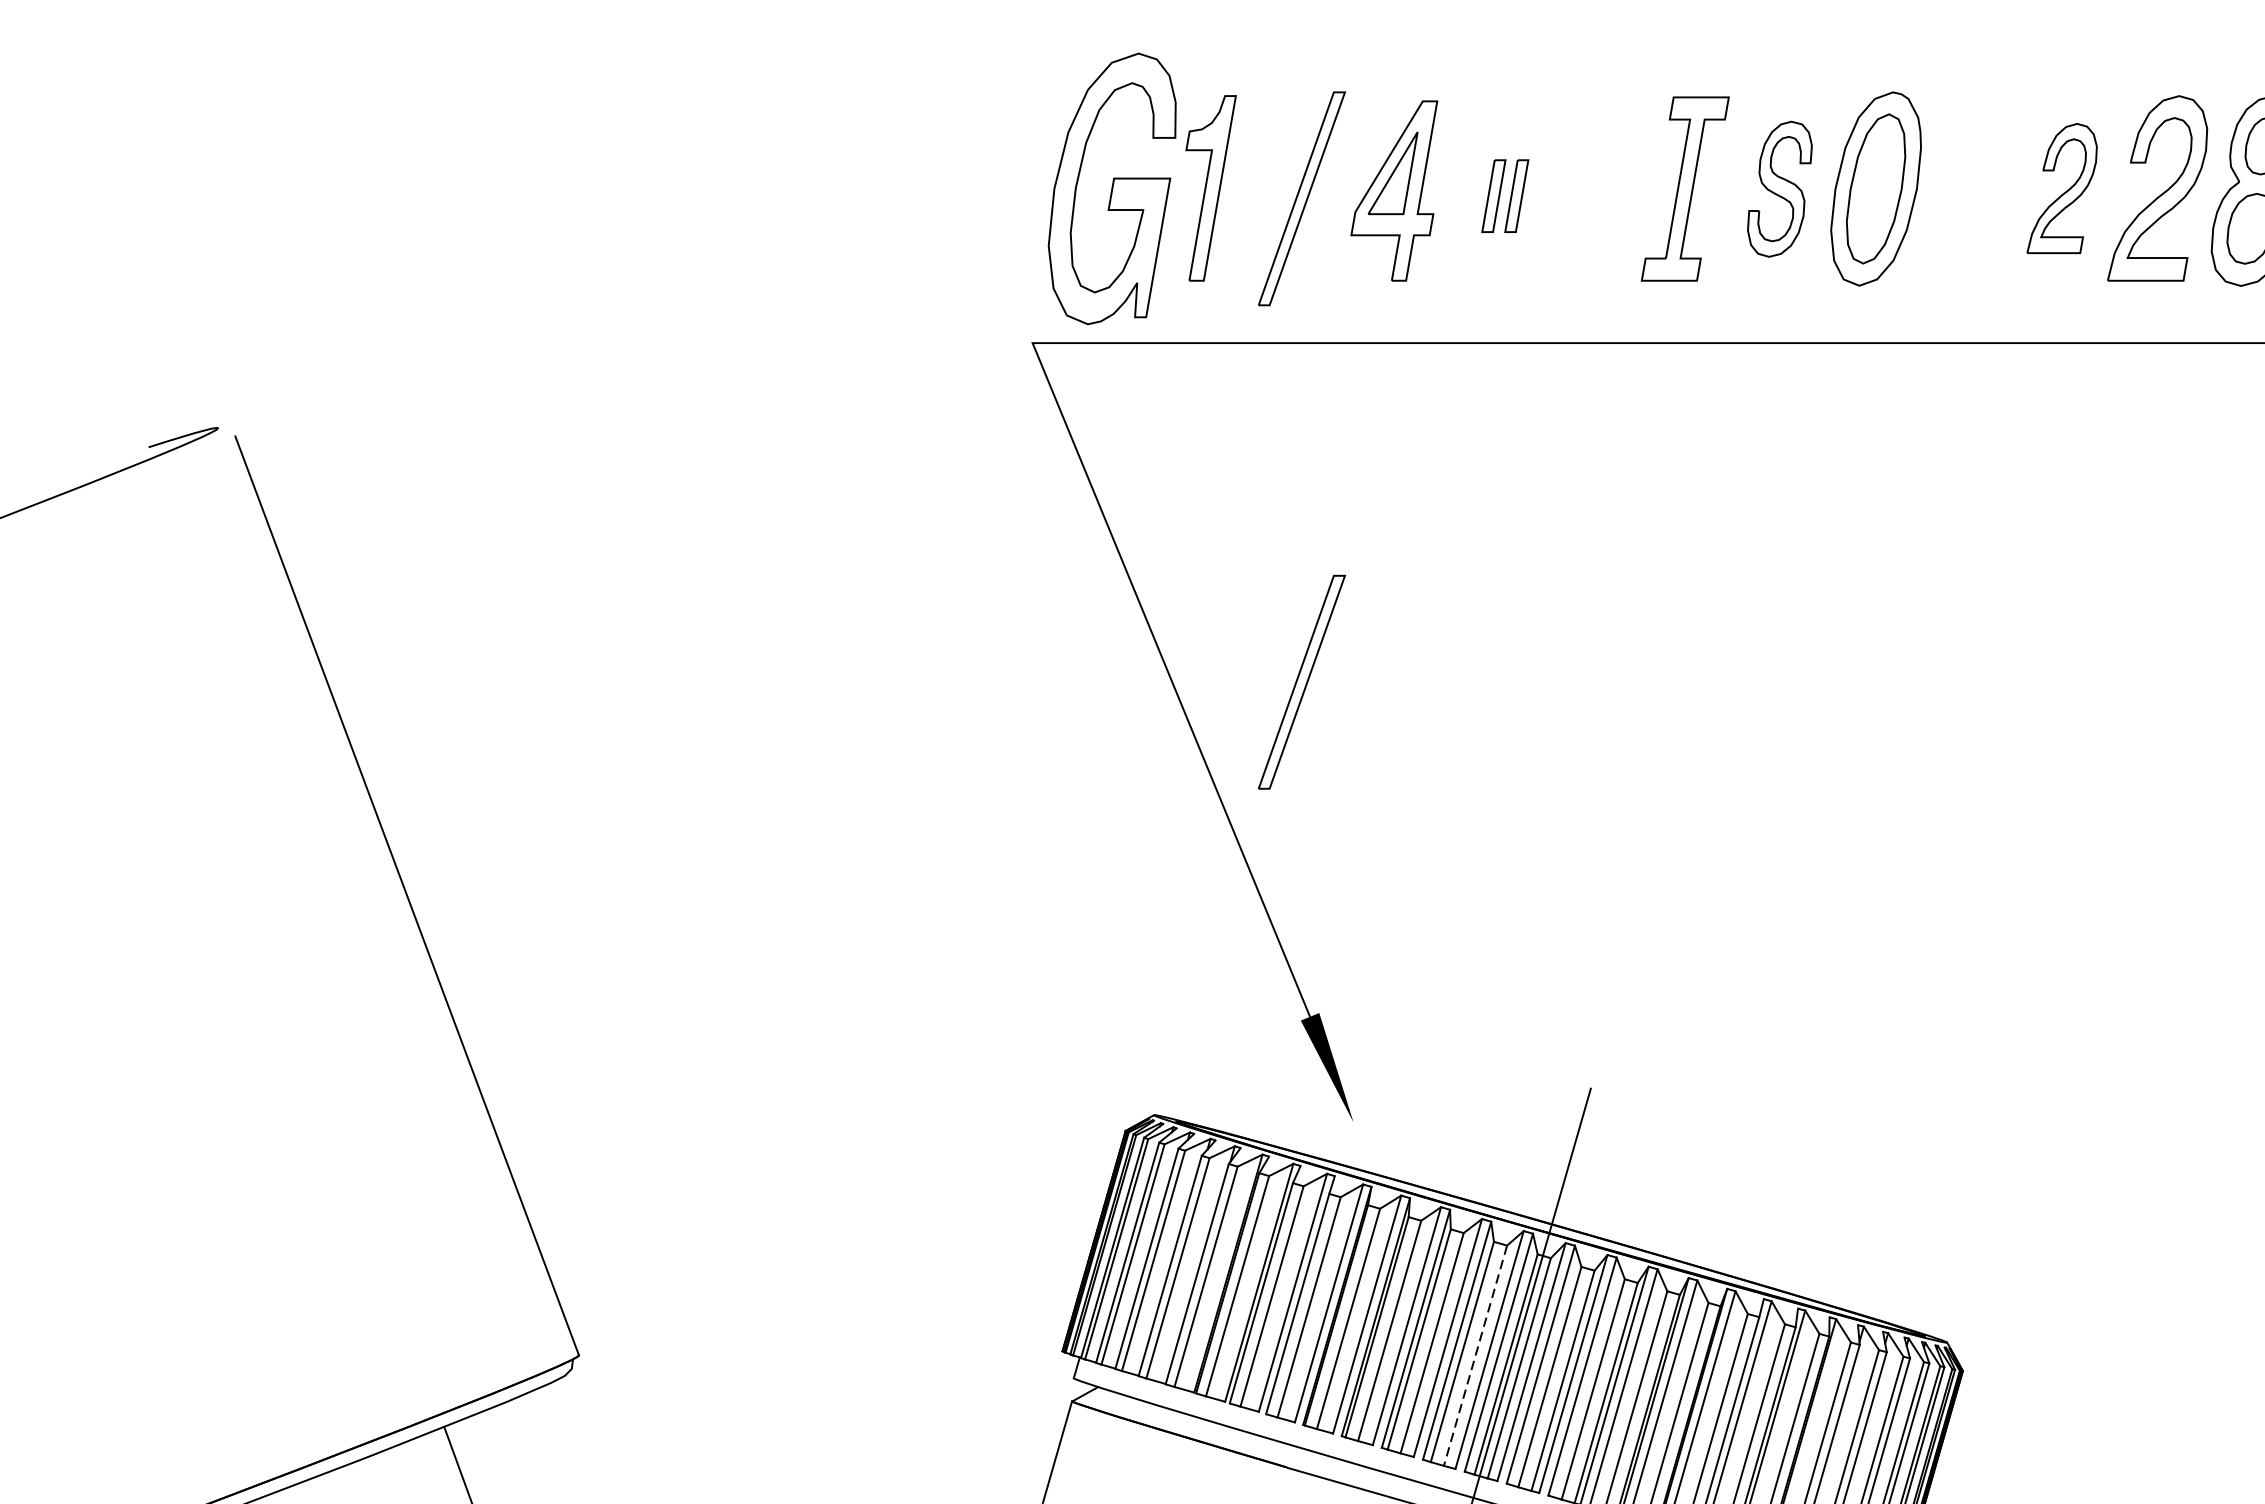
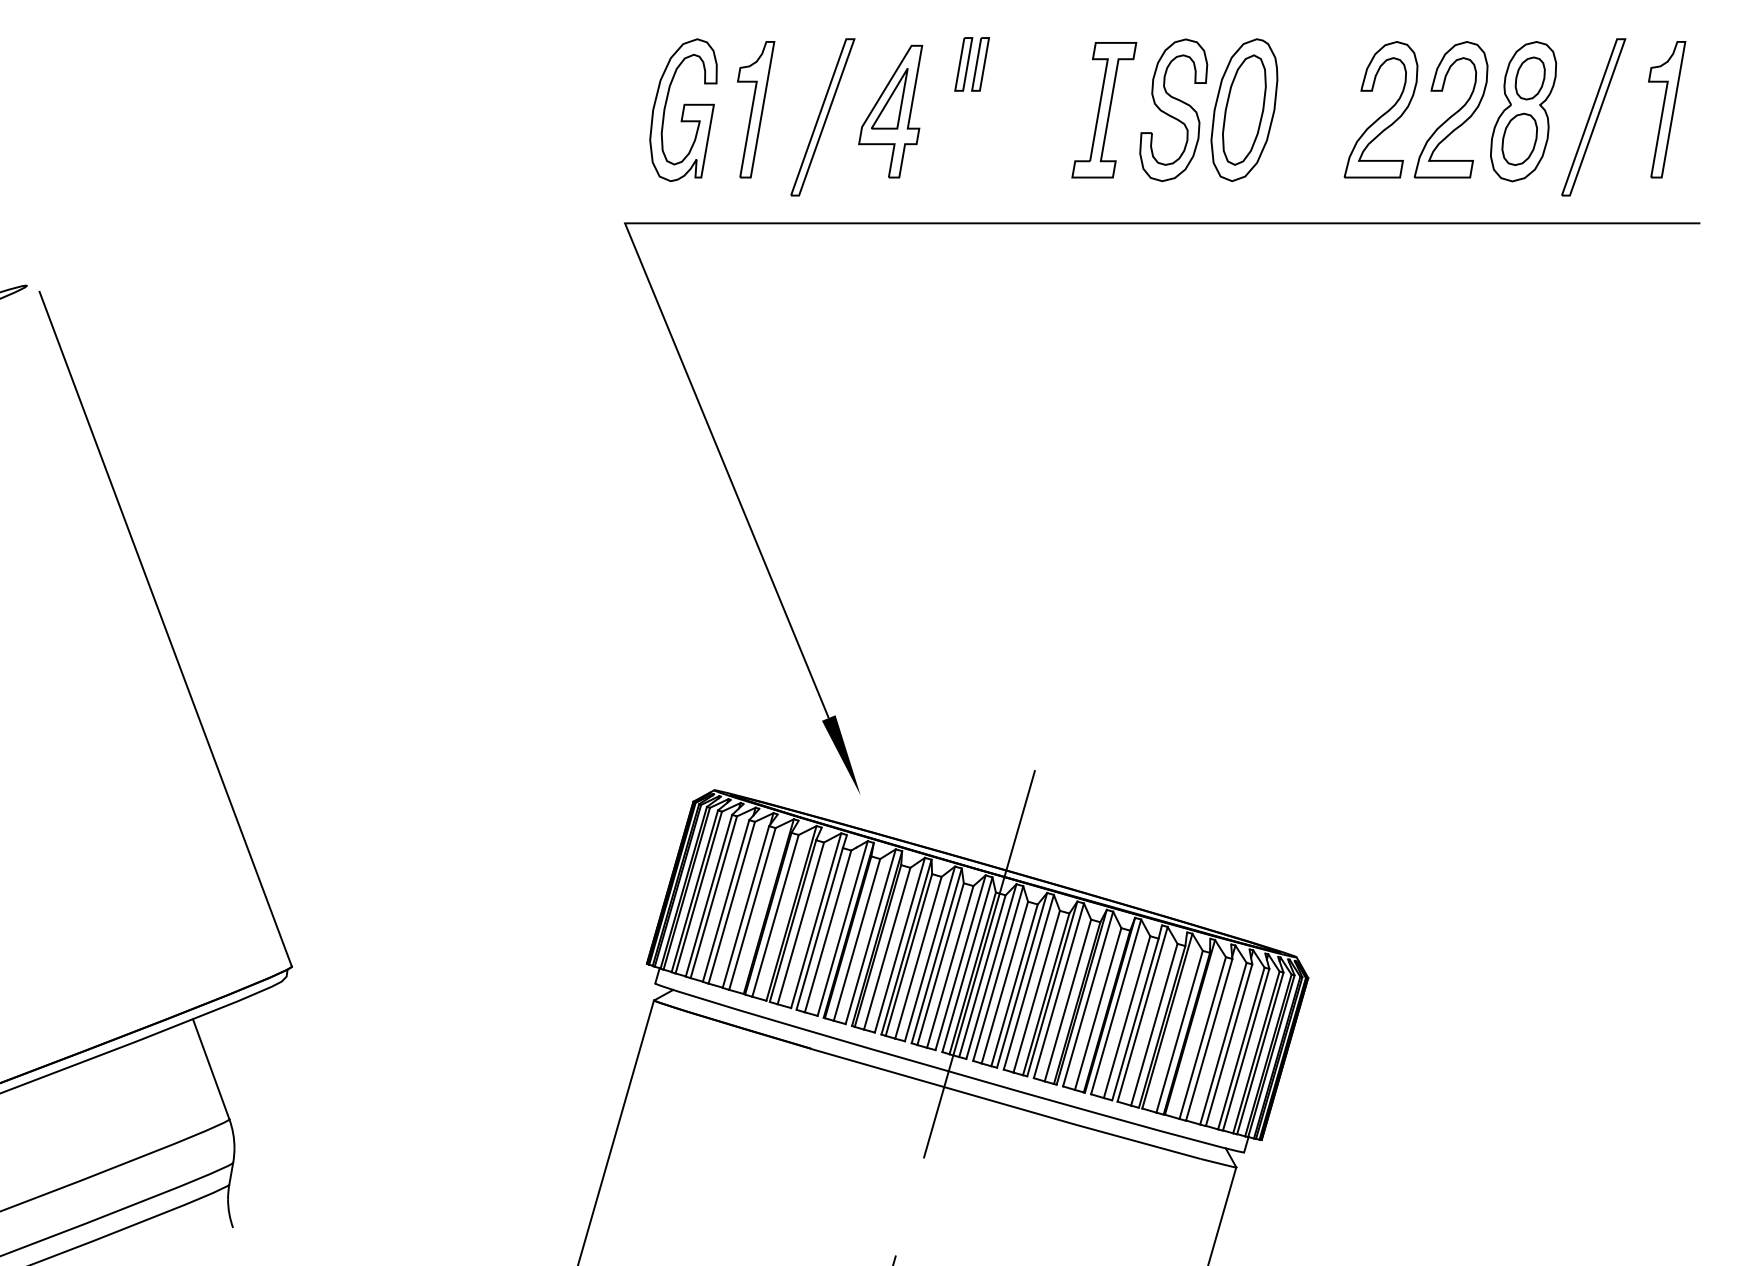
part: (2061, 188) -> (1380, 109), size x1.43
part: (1112, 189) -> (683, 110), size x0.71
part: (1779, 189) -> (1173, 110), size x1.43
part: (1505, 196) -> (972, 64), moved
part: (1301, 682) -> (822, 472), removed
line: (1475, 1356) -> (950, 967), dashed -> solid

